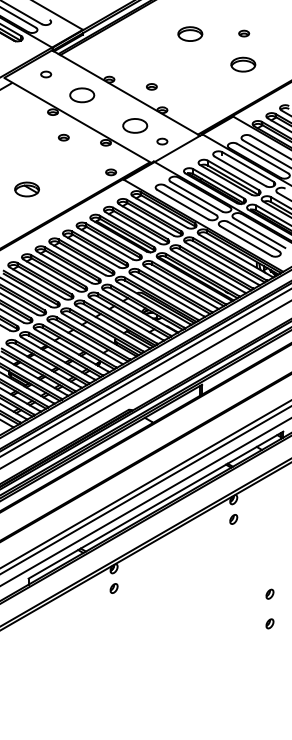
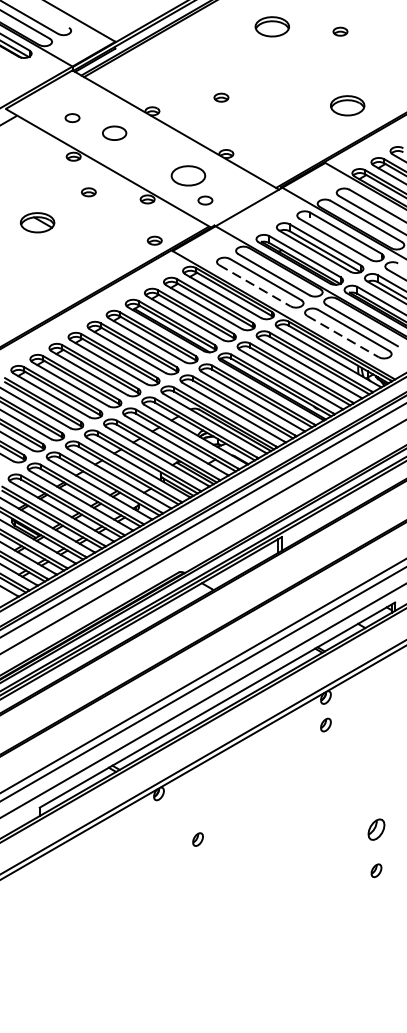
part: (190, 33) -> (272, 25), moved
part: (244, 33) -> (340, 31), moved
part: (243, 64) -> (347, 105), moved
part: (46, 74) -> (73, 118), moved
part: (151, 86) -> (220, 97), moved
part: (82, 95) -> (114, 133), size x0.7
part: (162, 141) -> (205, 200), moved
part: (26, 189) -> (36, 222), moved
line: (182, 204) -> (254, 285), solid -> dashed
line: (245, 241) -> (342, 337), solid -> dashed
part: (113, 588) -> (197, 839), moved
part: (269, 593) -> (375, 828), size x1.6

